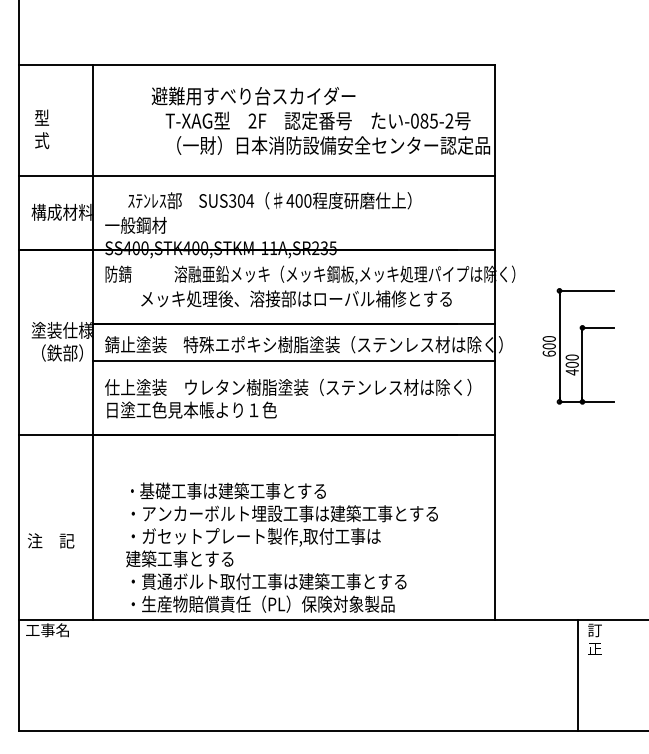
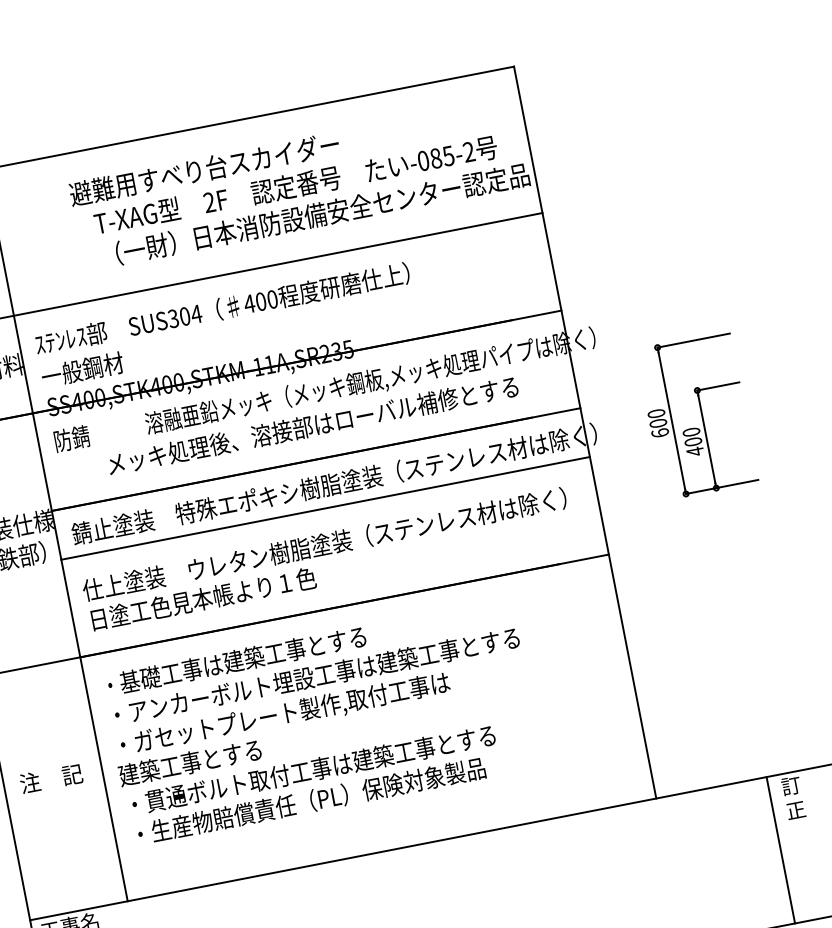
text: (269, 200) -> (221, 308), moved
text: (50, 540) -> (50, 778), moved
text: (281, 547) -> (321, 721), moved

